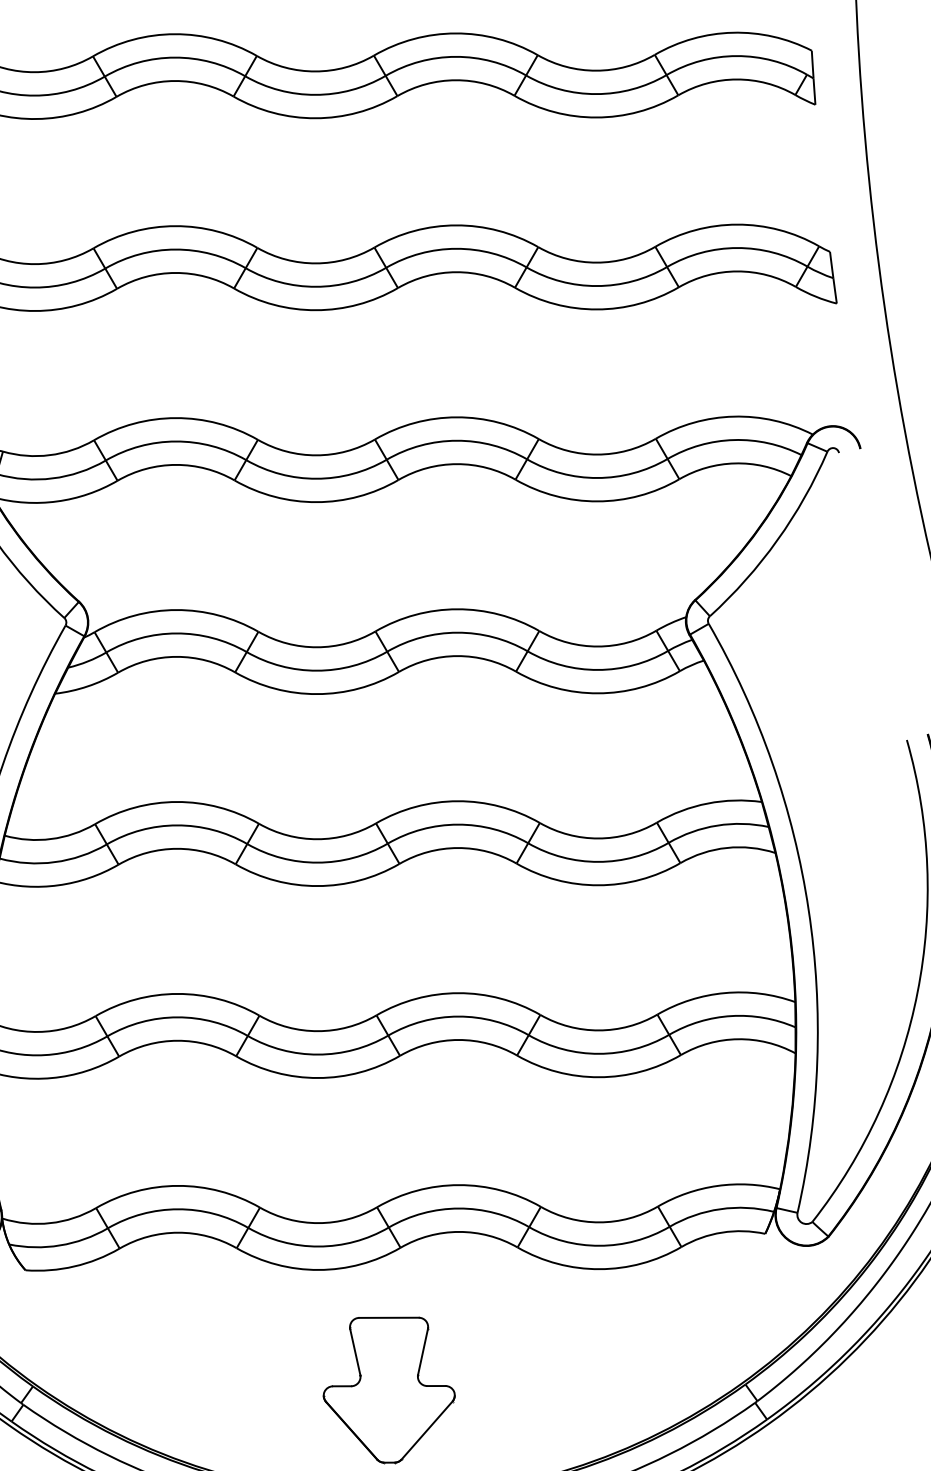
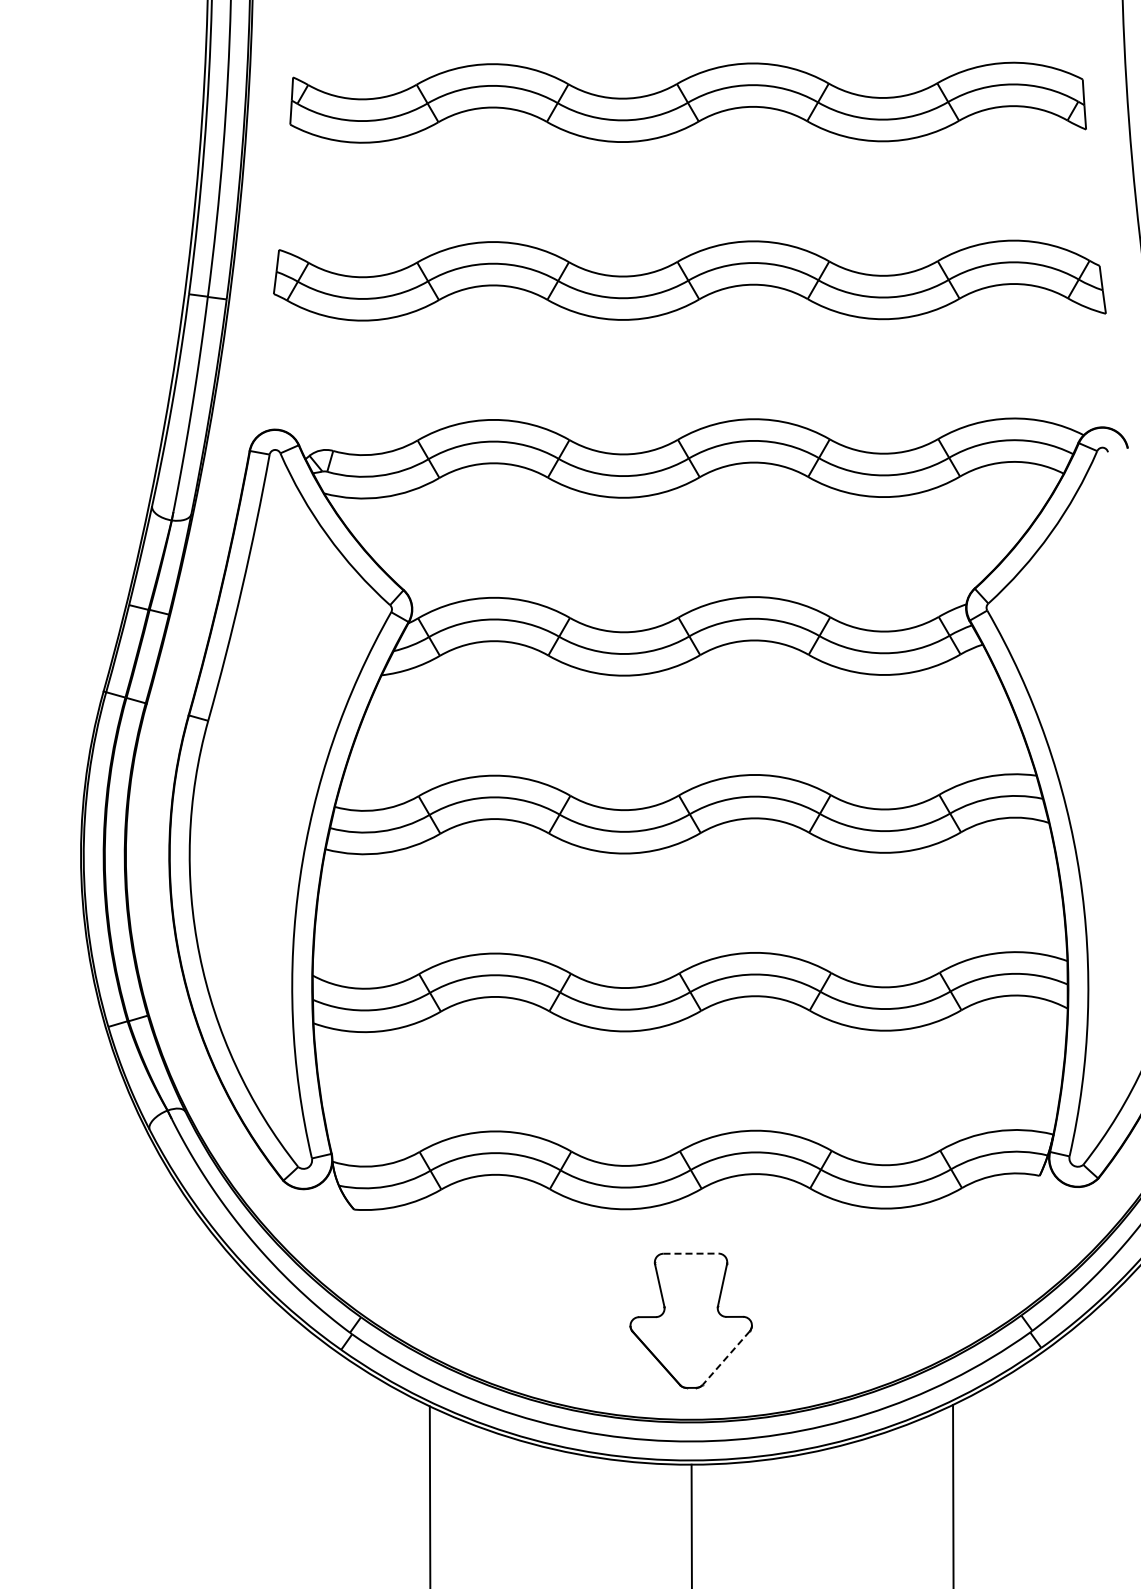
line: (389, 1317) -> (691, 1253), solid -> dashed
line: (427, 1430) -> (726, 1358), solid -> dashed

